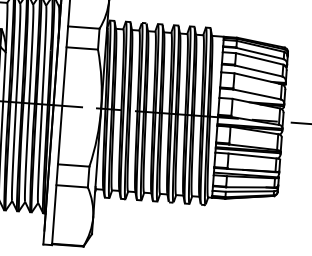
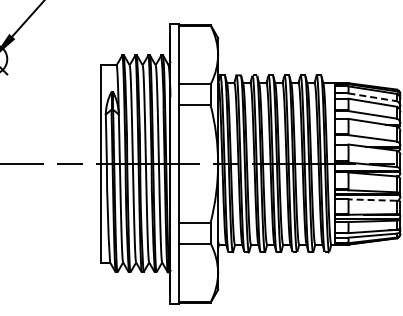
line: (260, 53) -> (373, 97), solid -> dashed
line: (252, 156) -> (372, 200), solid -> dashed

